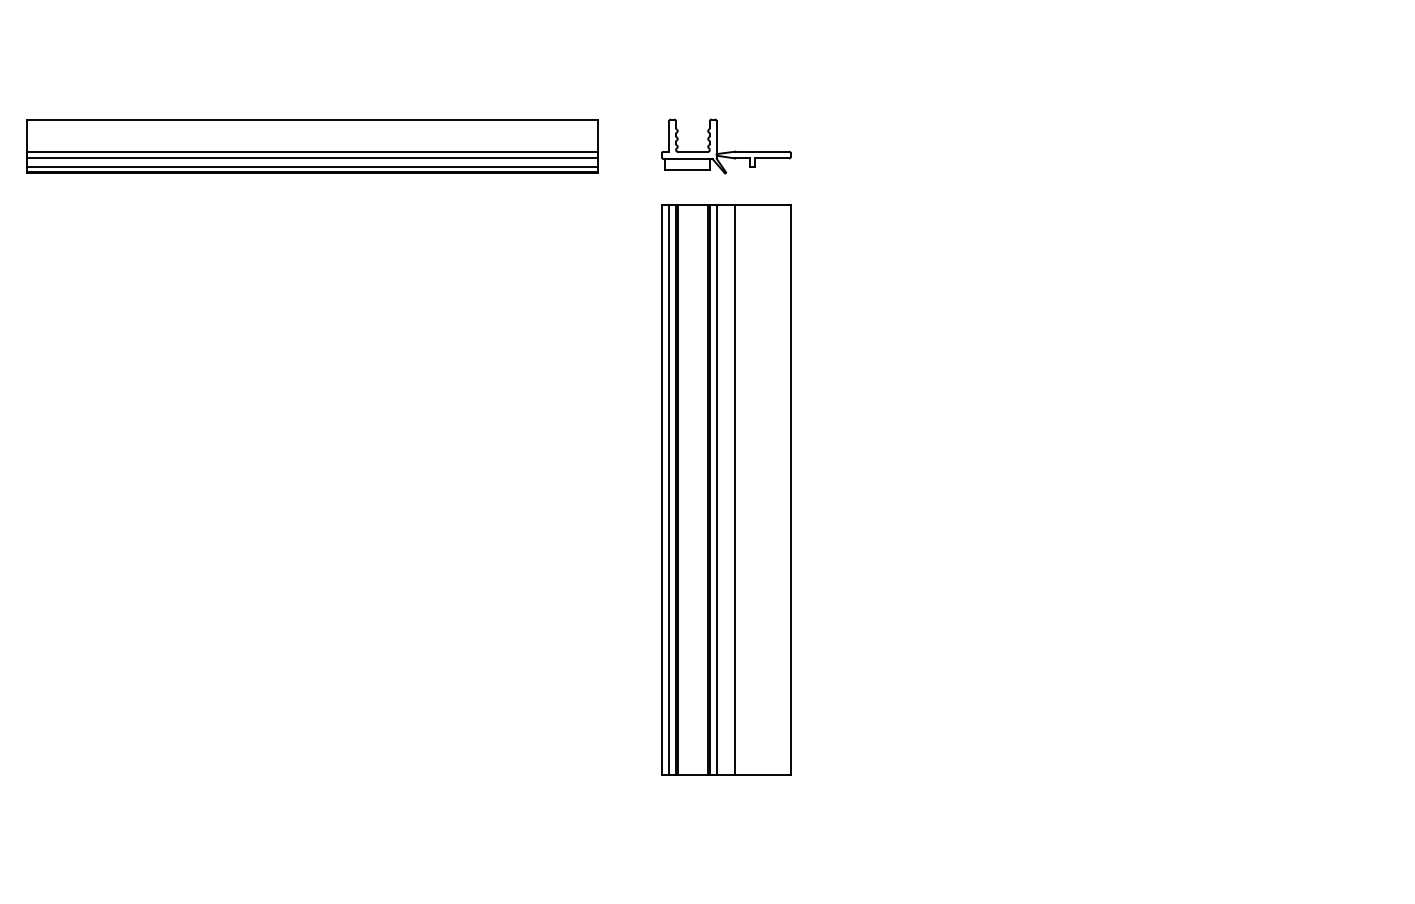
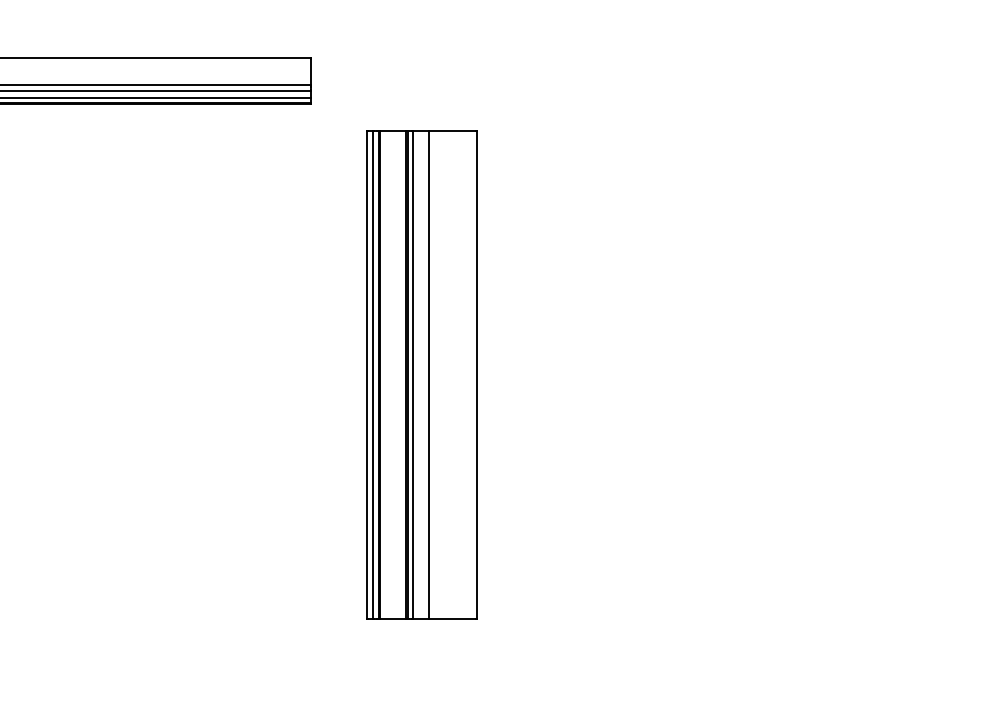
part: (726, 146) -> (421, 80), removed

